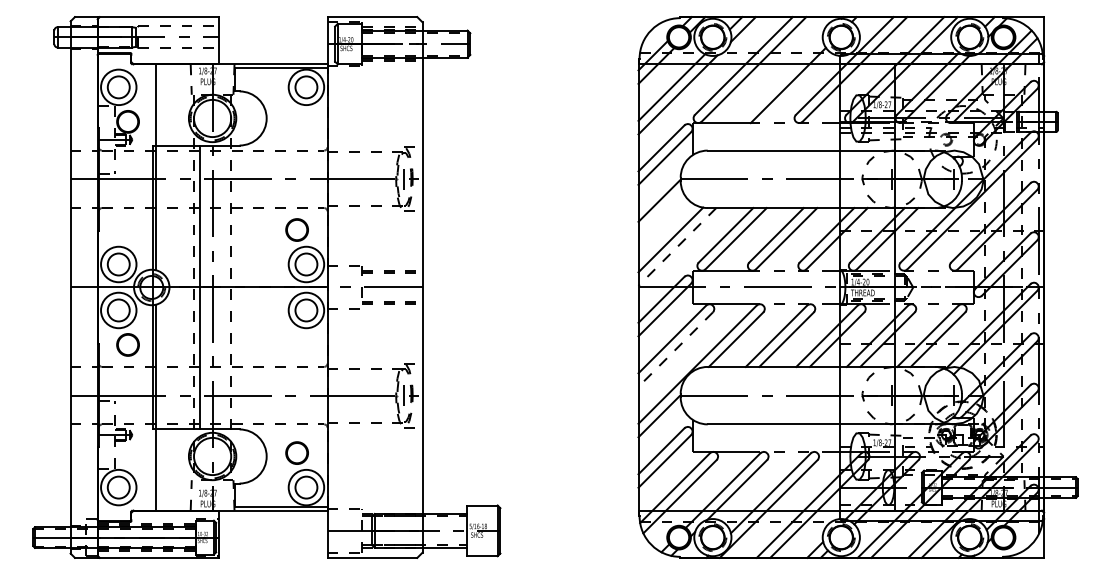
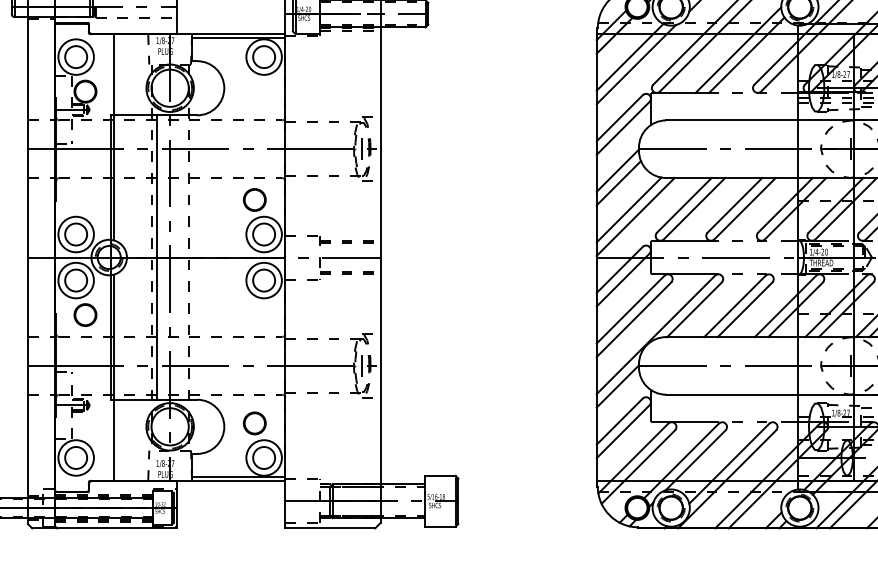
line: (779, 80) -> (737, 50), added
line: (660, 213) -> (618, 183), added
line: (677, 247) -> (635, 217), dashed -> solid
line: (675, 349) -> (633, 319), dashed -> solid

